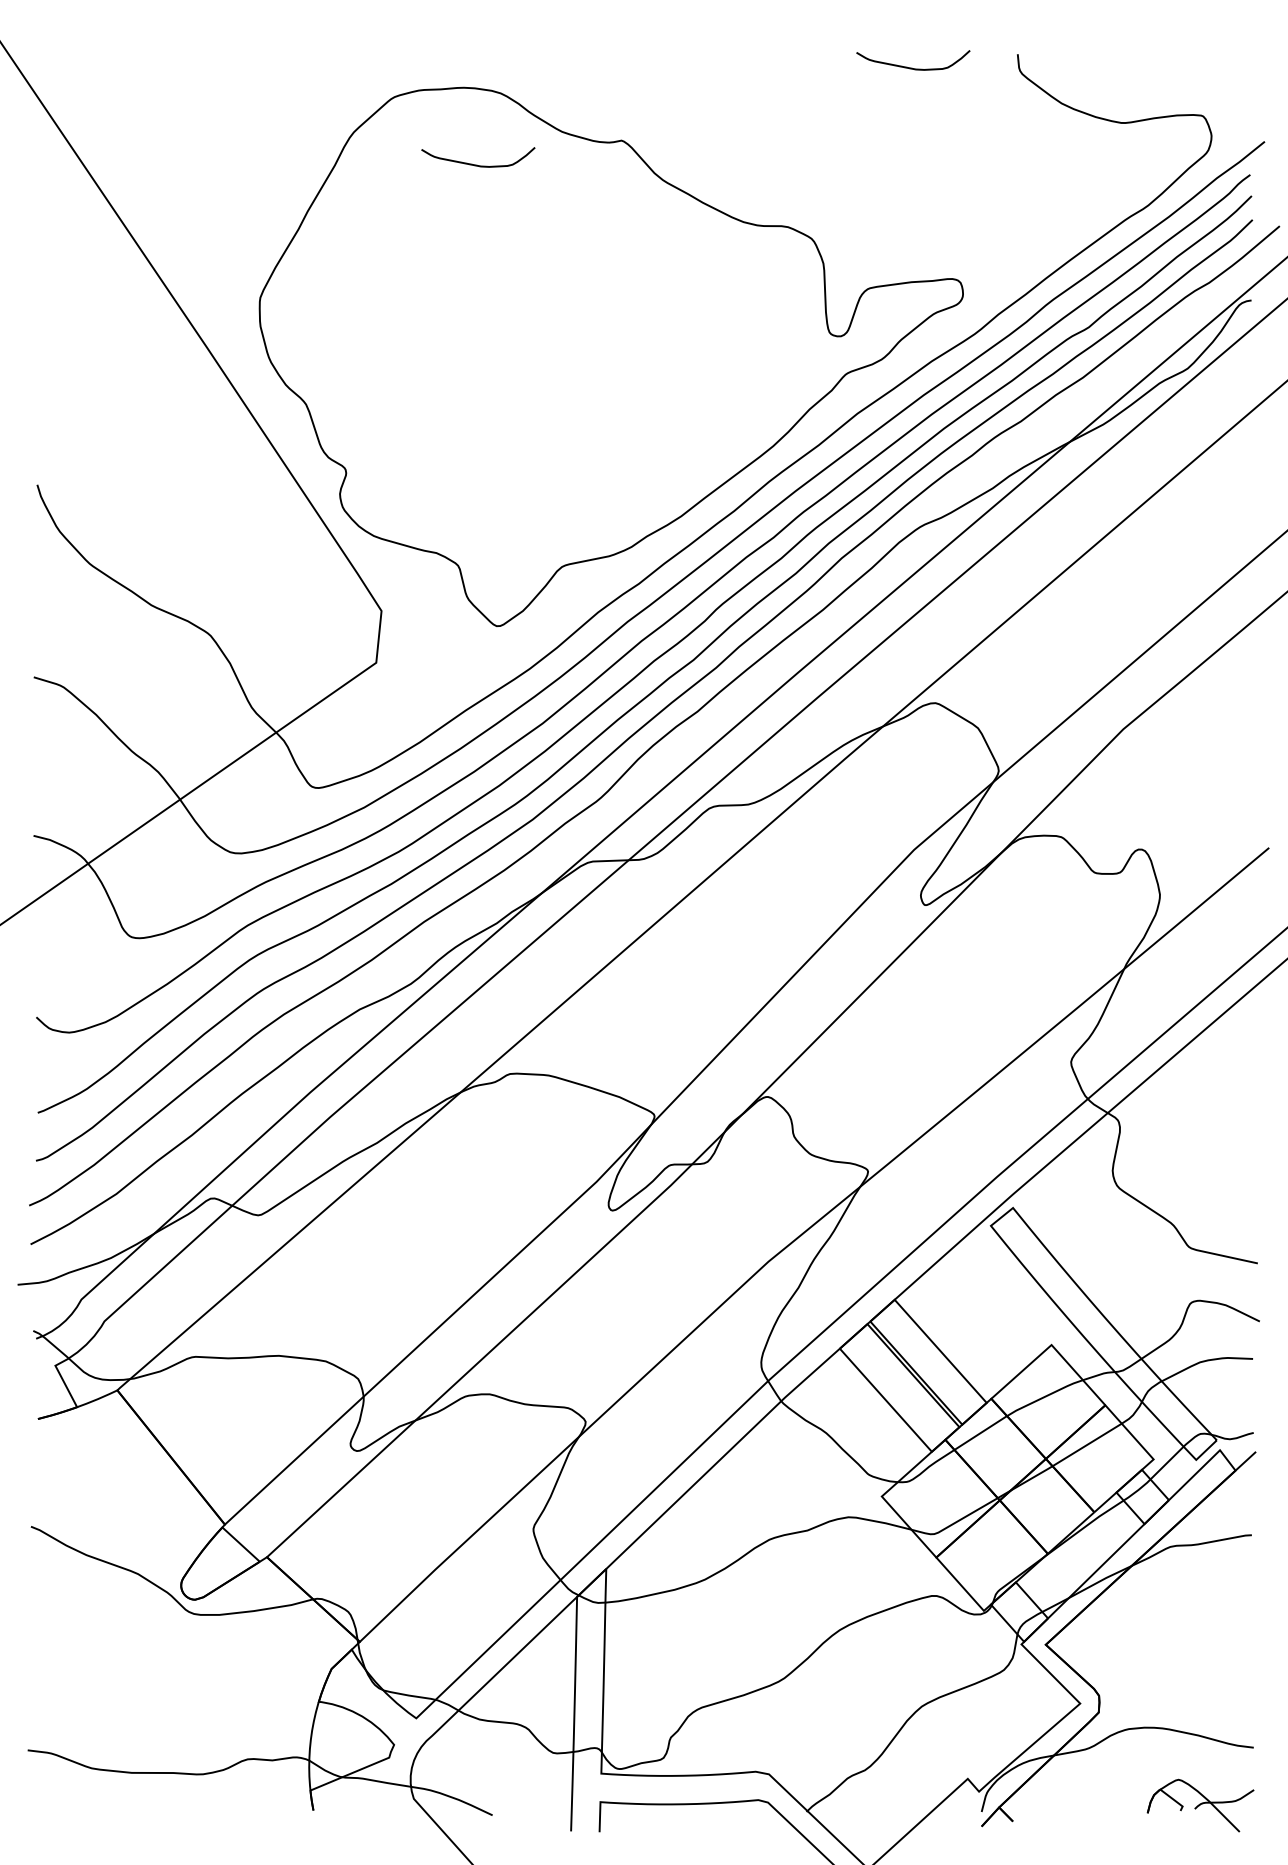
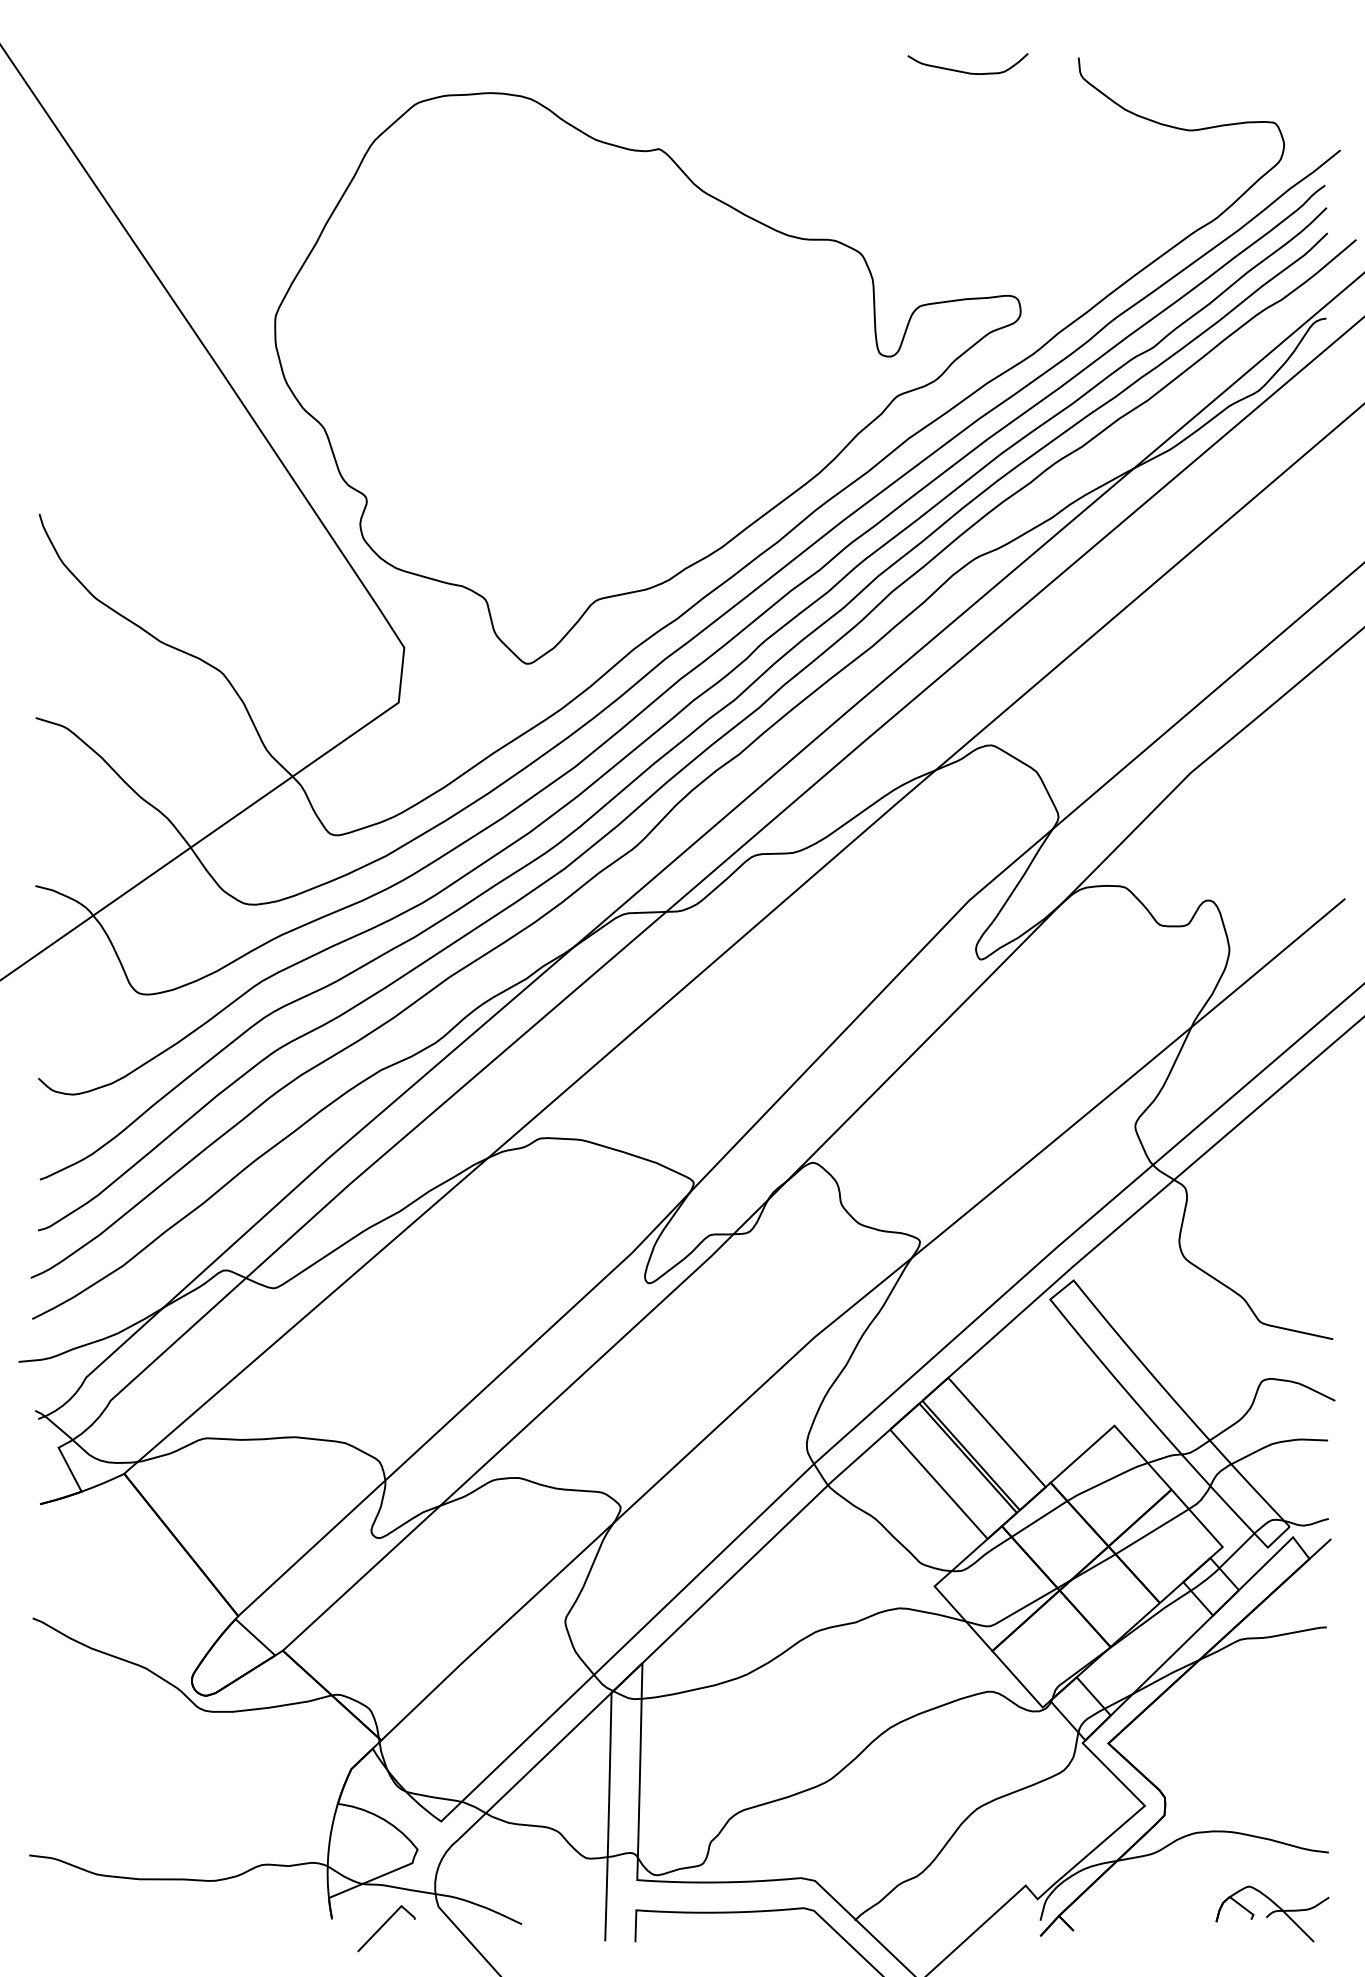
curve: (477, 164) -> (506, 174), removed
line: (362, 1816) -> (384, 1925), added

